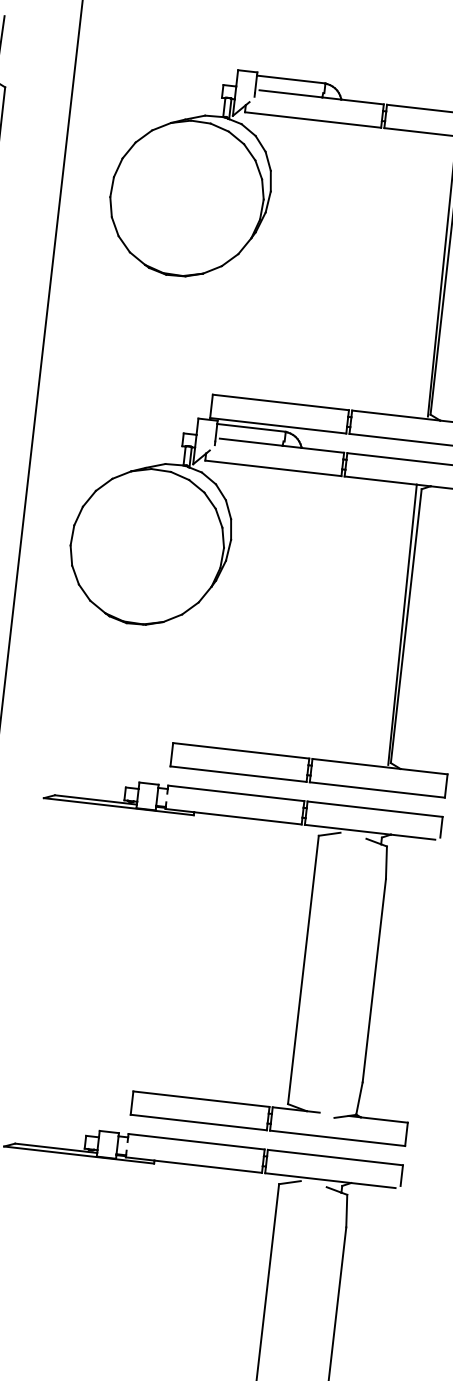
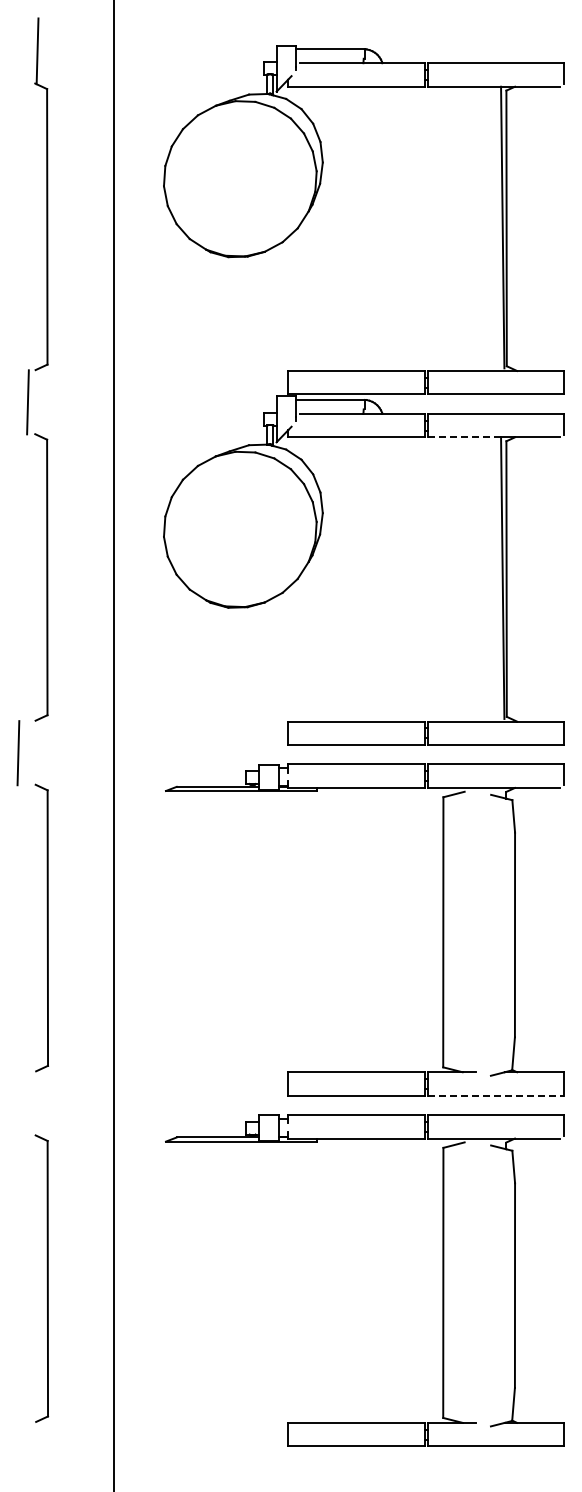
line: (380, 480) -> (464, 437), solid -> dashed
line: (337, 1138) -> (496, 1095), solid -> dashed

